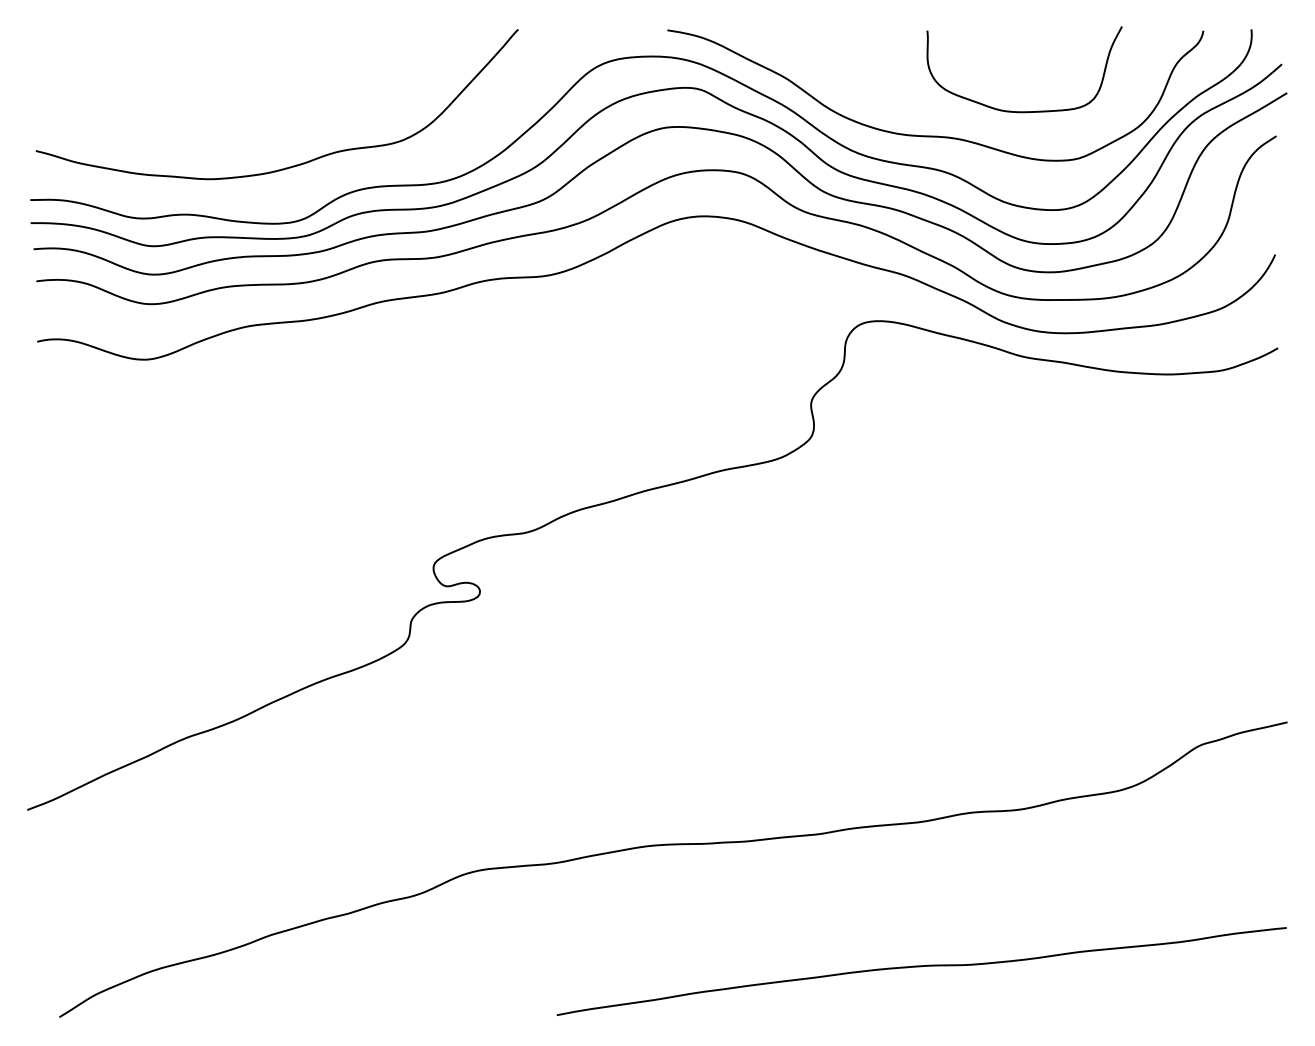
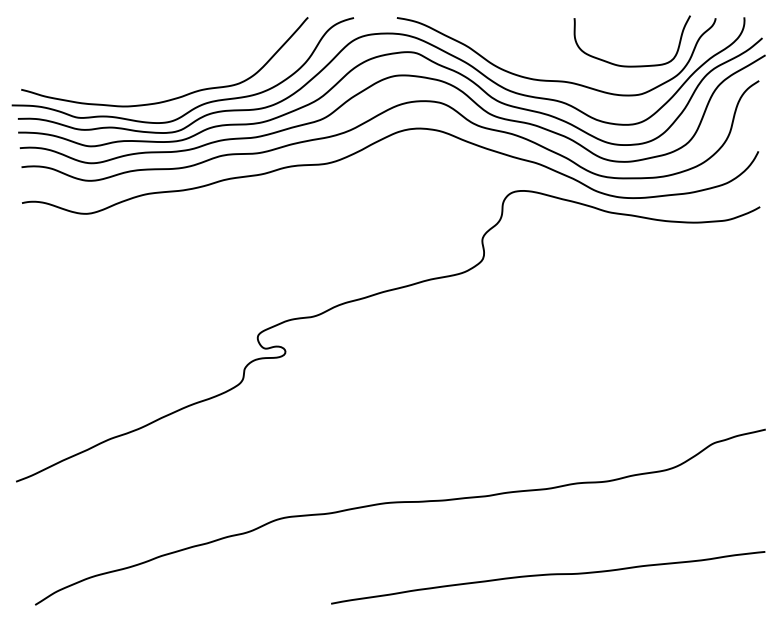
curve: (1023, 110) -> (631, 65), moved
curve: (337, 175) -> (200, 104), added

